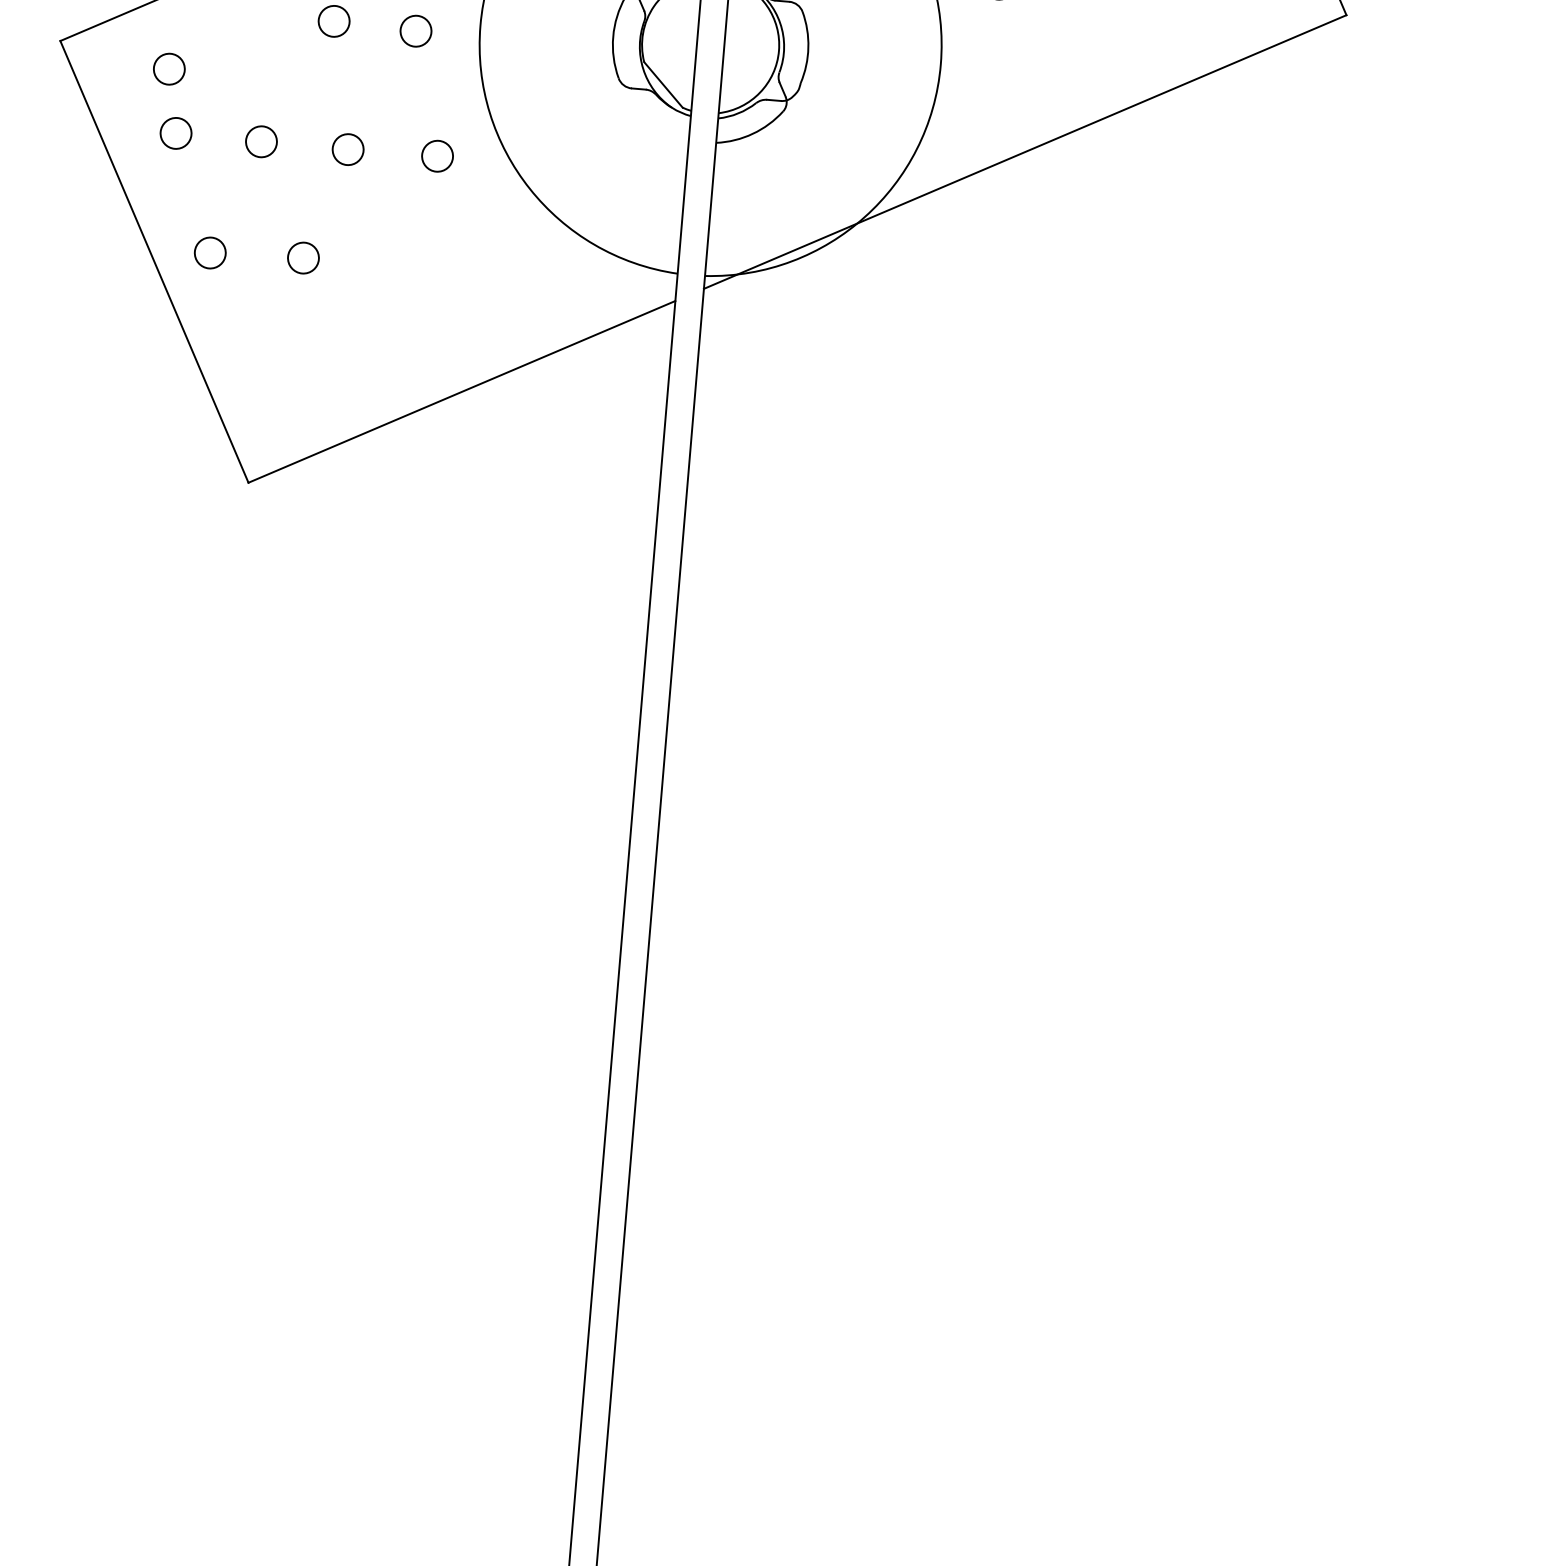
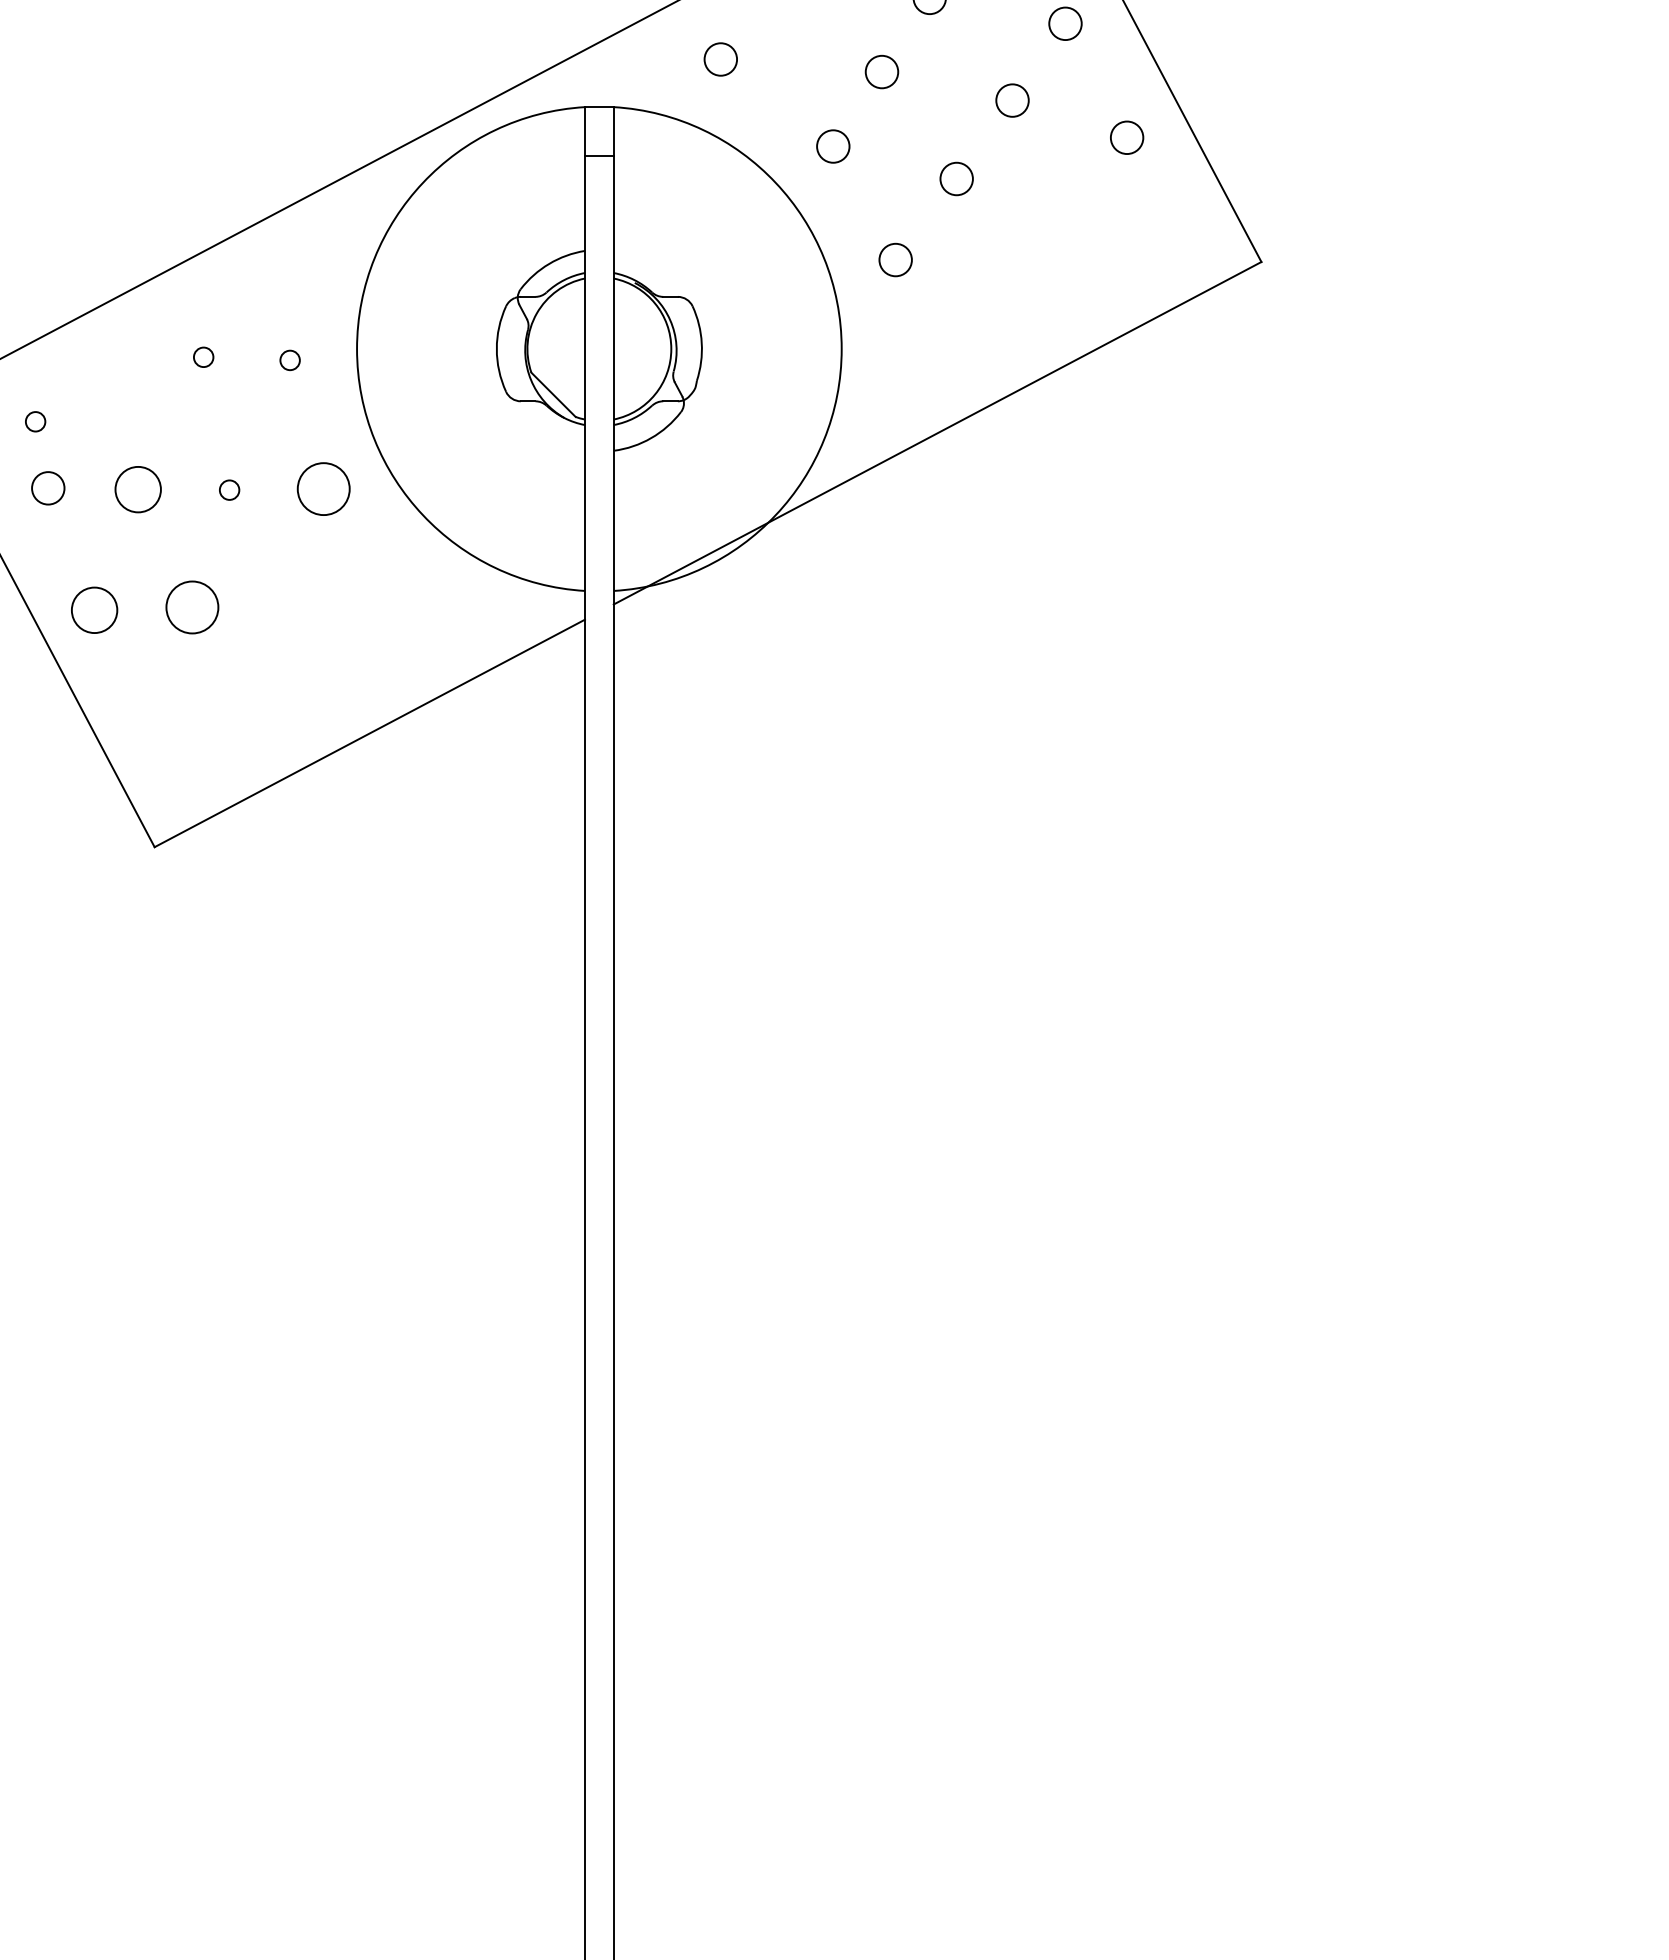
circle: (333, 21) -> (203, 357), size x0.6
circle: (415, 31) -> (289, 360), size x0.6
circle: (169, 68) -> (35, 421), size x0.6
circle: (261, 141) -> (138, 489), size x1.4
circle: (348, 148) -> (229, 489), size x0.6
circle: (437, 156) -> (323, 489), size x1.6
circle: (210, 253) -> (94, 610), size x1.4
circle: (303, 258) -> (192, 607), size x1.6

